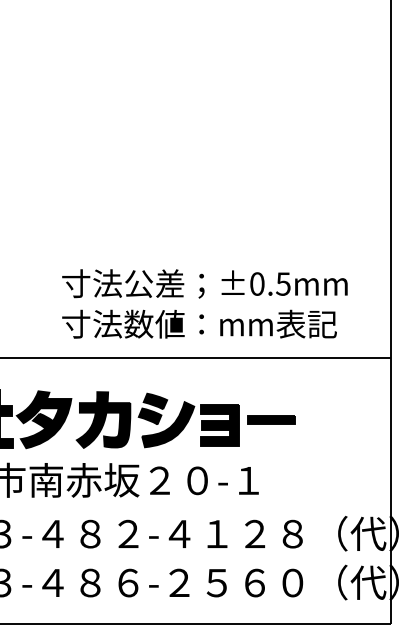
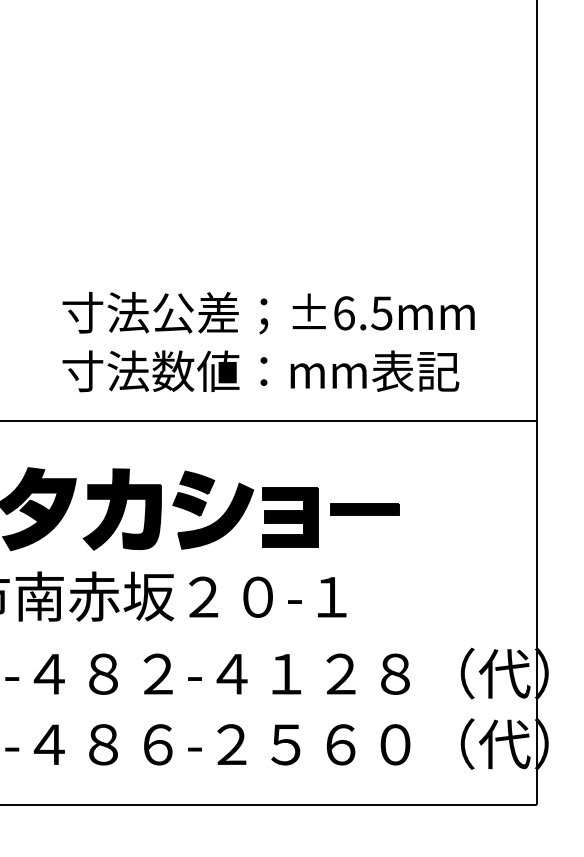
text: (257, 283) -> (344, 312), ±0.5mm -> ±6.5mm

